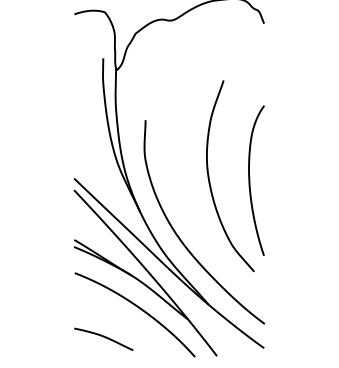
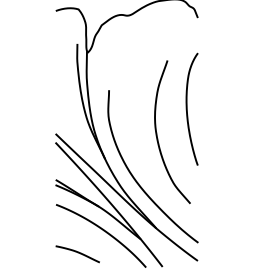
curve: (250, 180) -> (187, 109), moved

